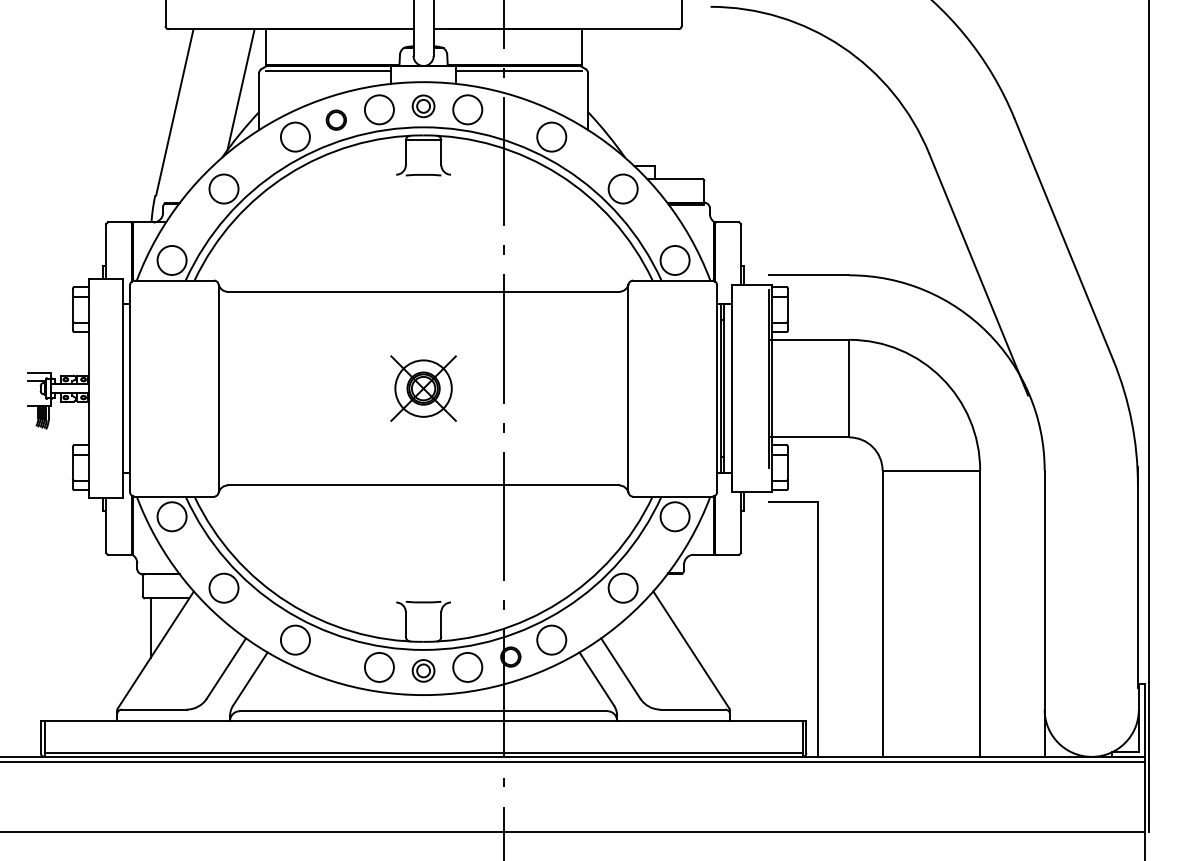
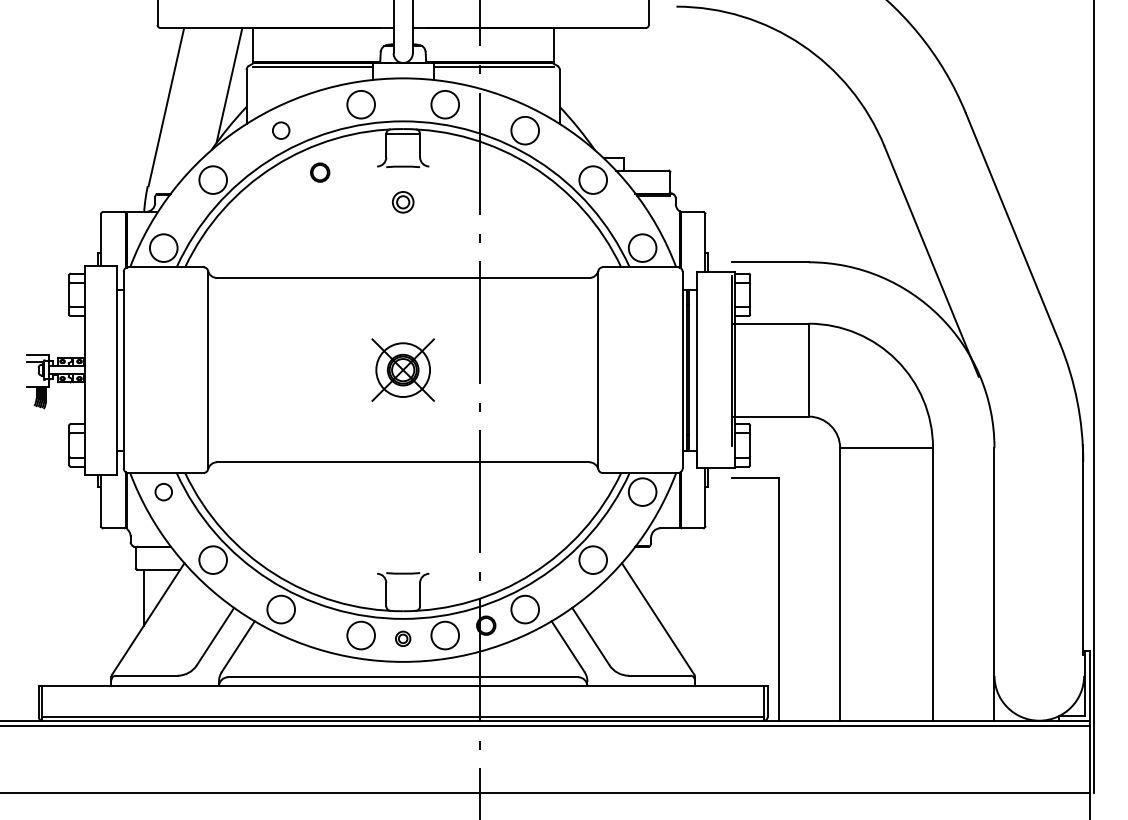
part: (423, 106) -> (403, 202), moved
part: (335, 119) -> (319, 172), moved
circle: (294, 136) -> (280, 130), size x0.6
circle: (171, 516) -> (163, 491), size x0.6
part: (423, 670) -> (403, 638), size x0.7

